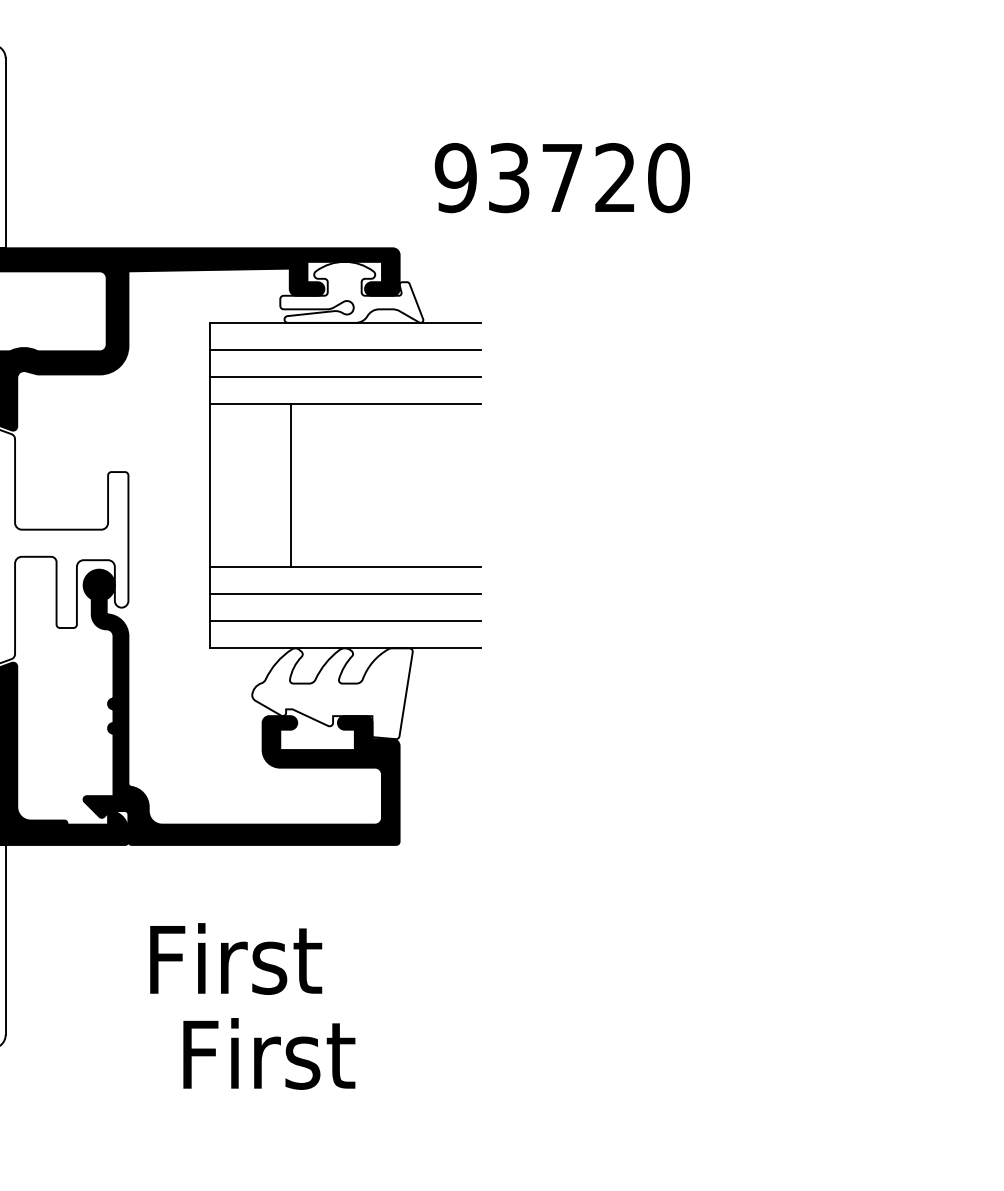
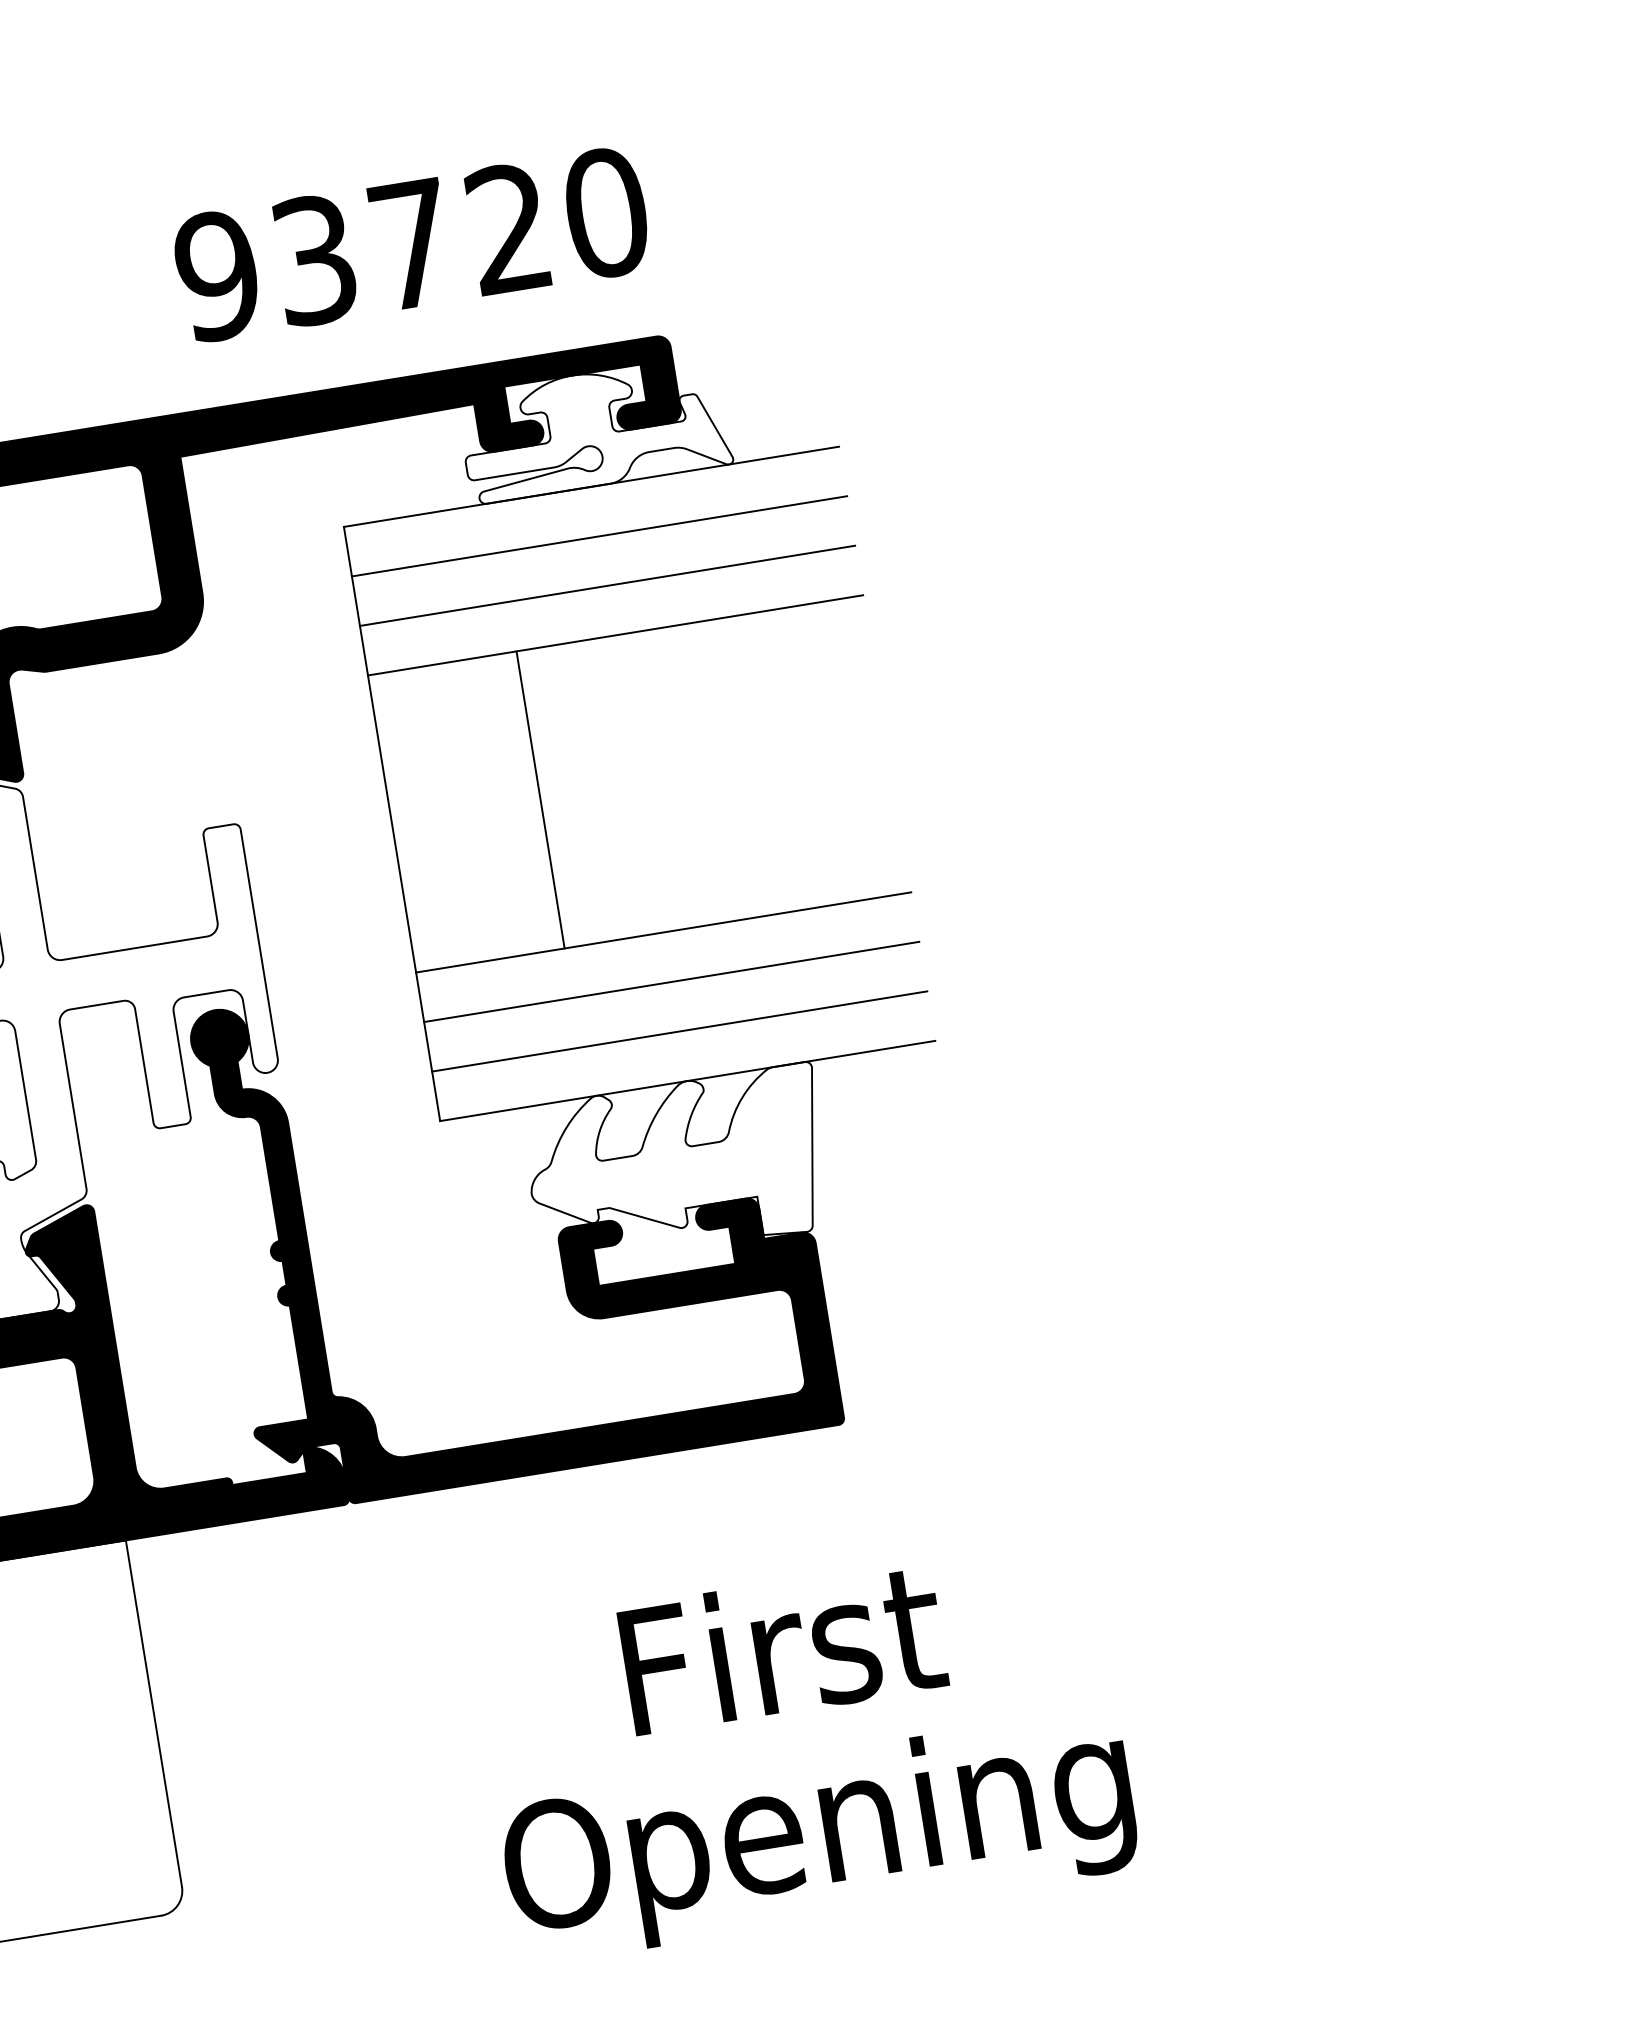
text: (561, 178) -> (410, 245), moved
text: (236, 958) -> (783, 1646), moved
text: (350, 1062) -> (819, 1835), First -> Opening

